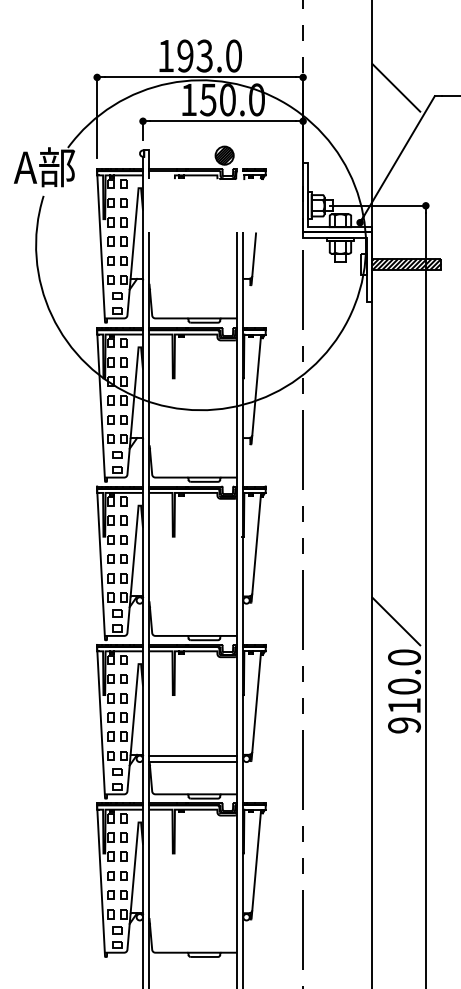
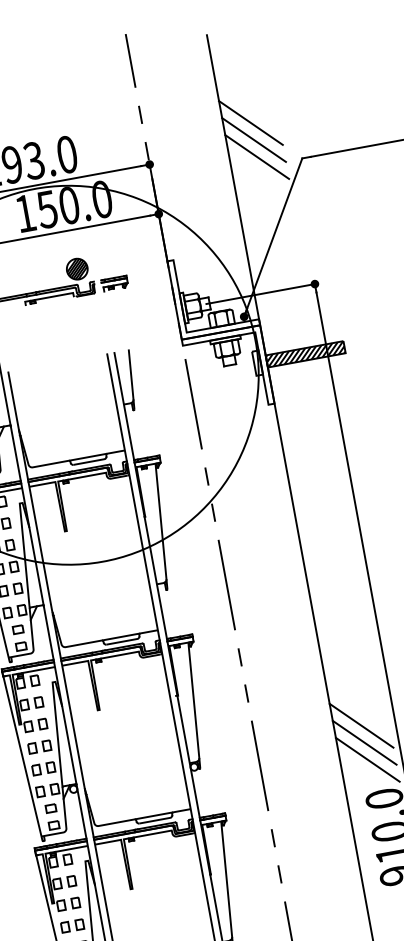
line: (396, 57) -> (251, 122), added
line: (396, 72) -> (254, 139), added
line: (396, 591) -> (361, 725), added
line: (396, 606) -> (364, 742), added

